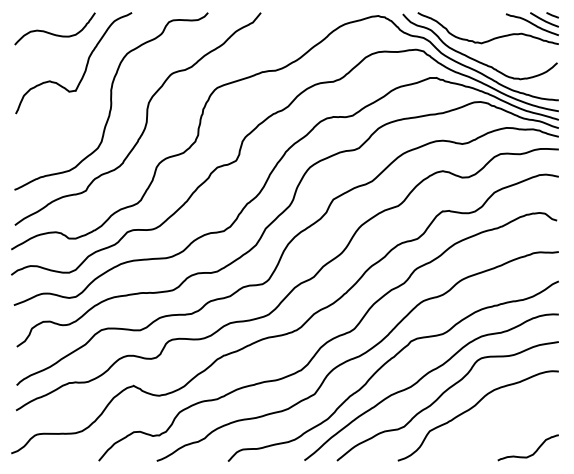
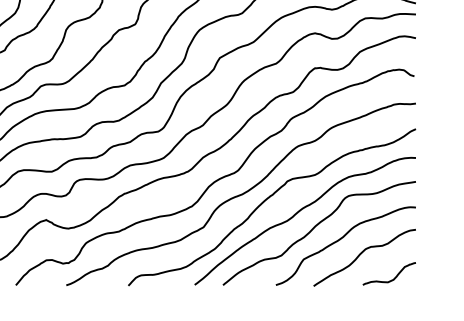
curve: (494, 427) -> (359, 256), added

